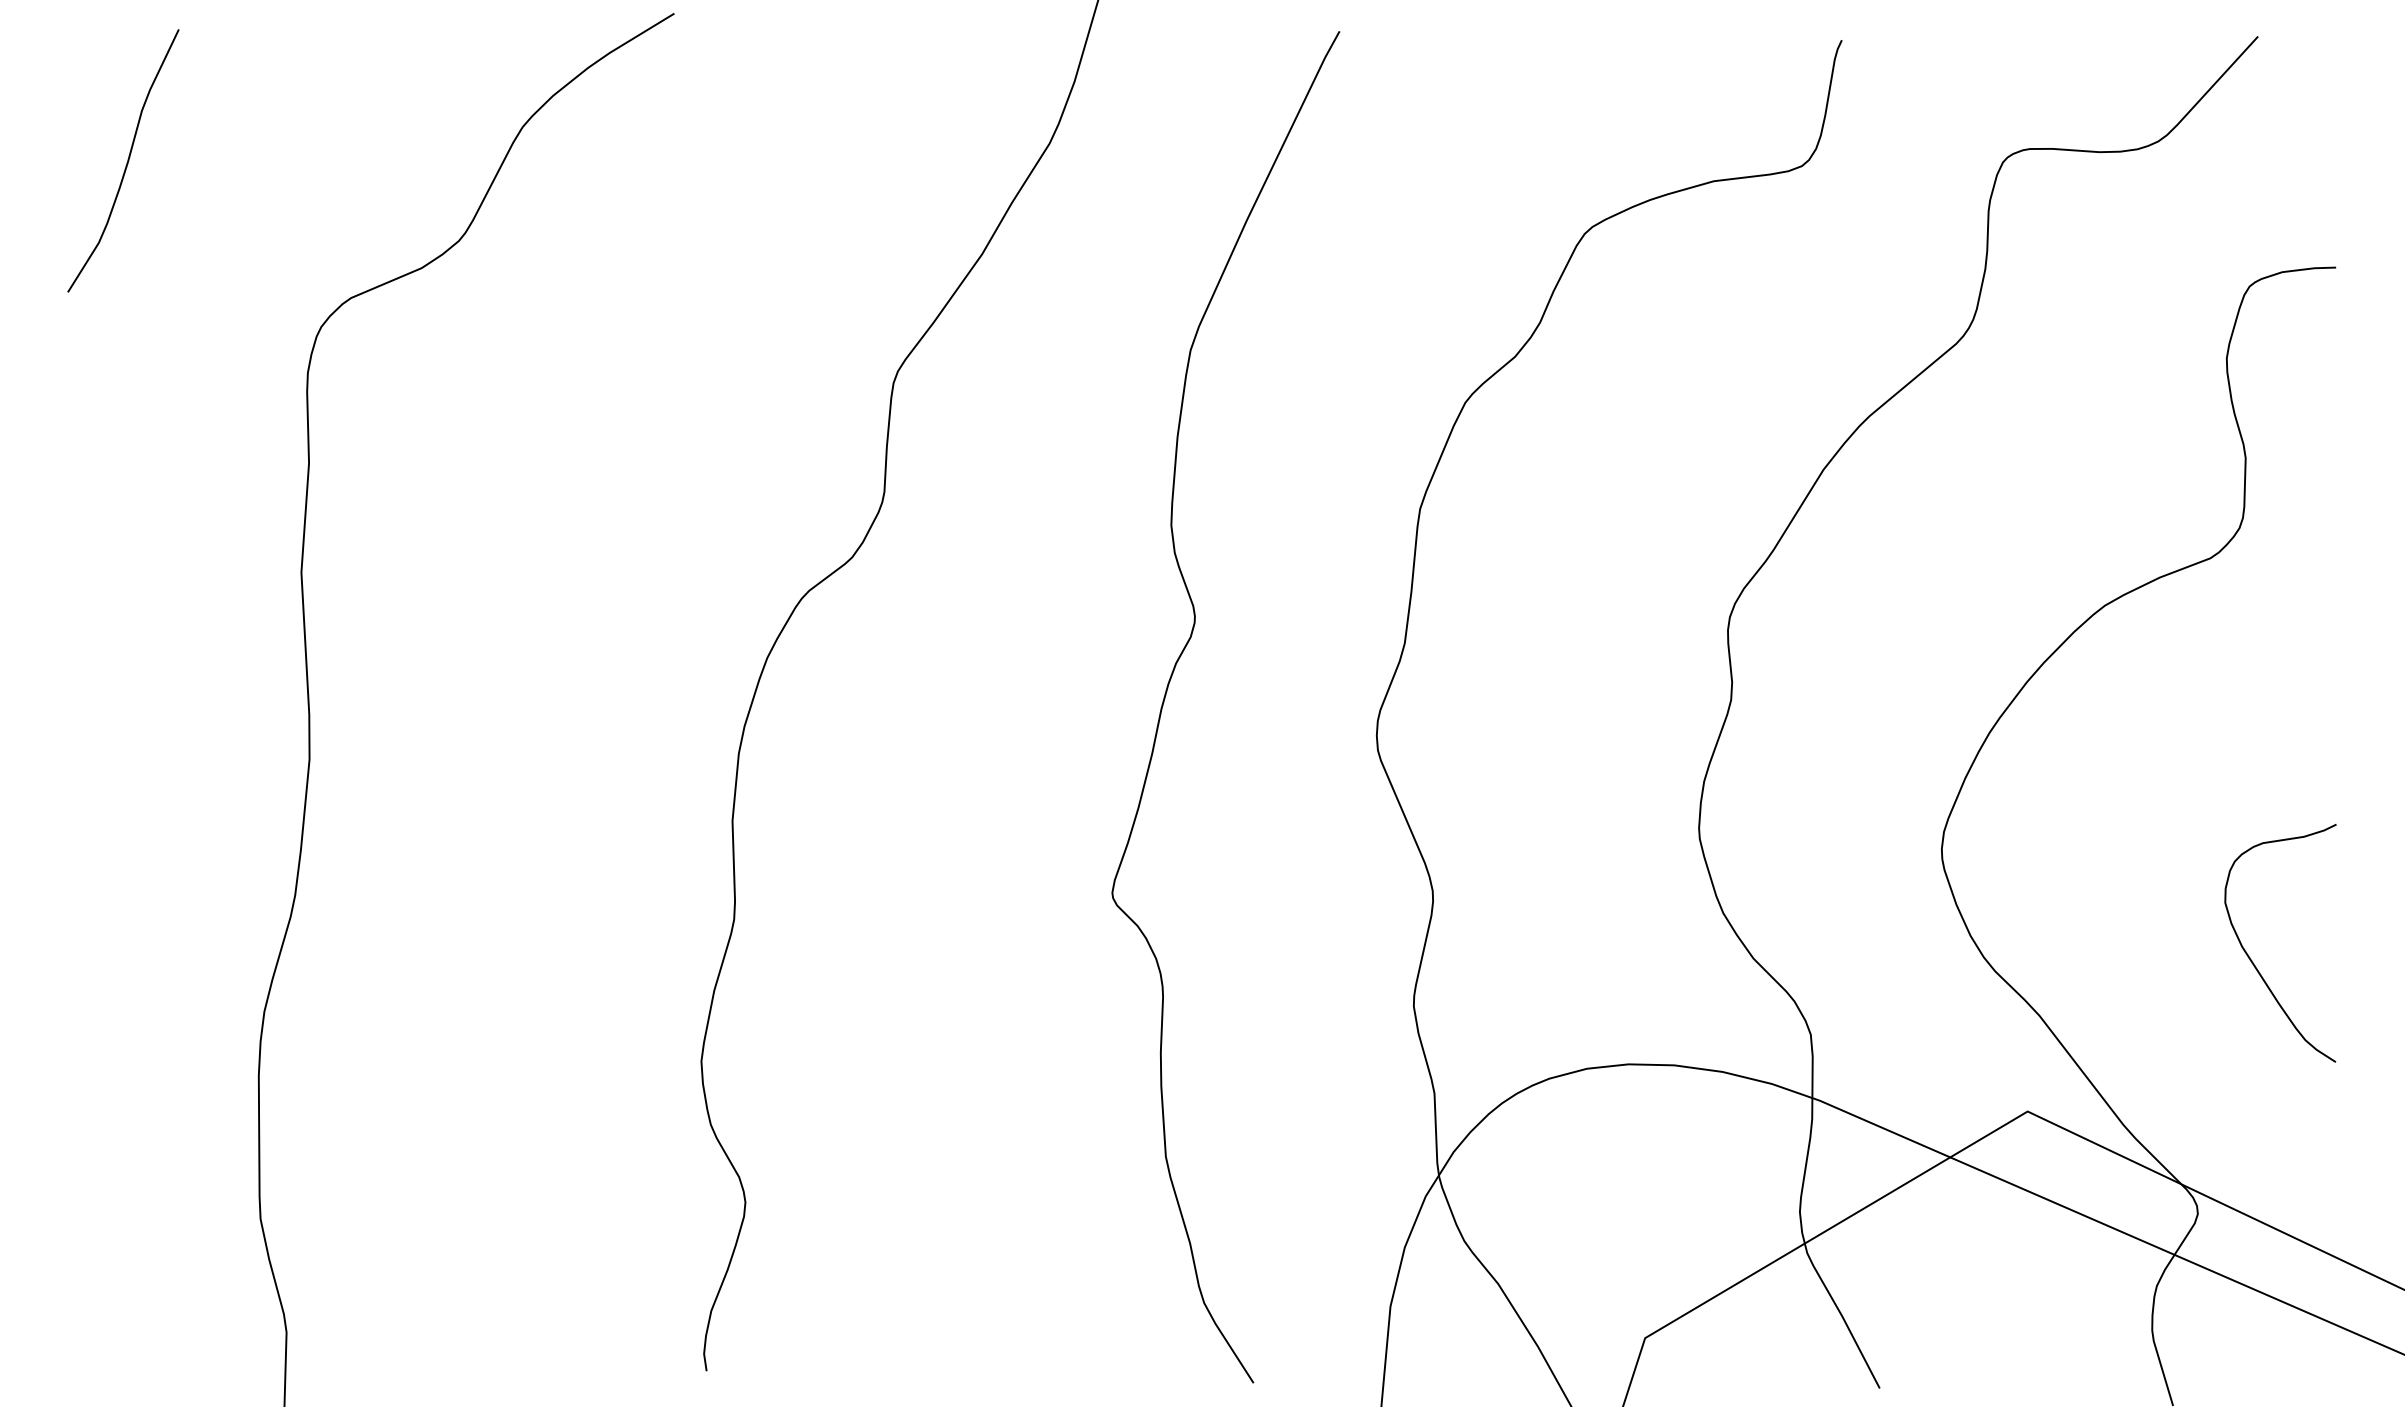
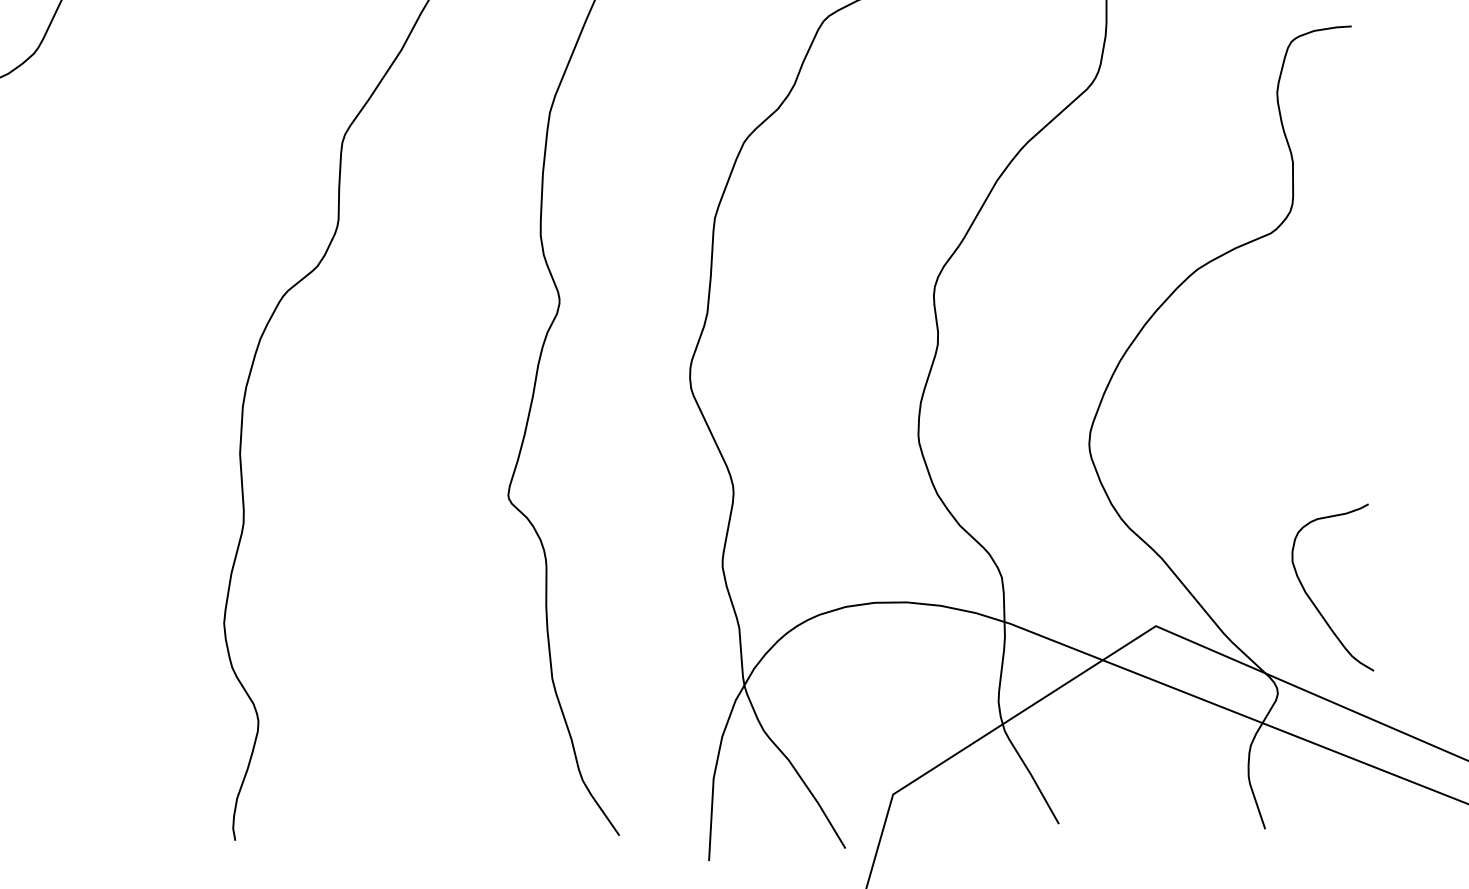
curve: (2252, 960) -> (1313, 601), moved

